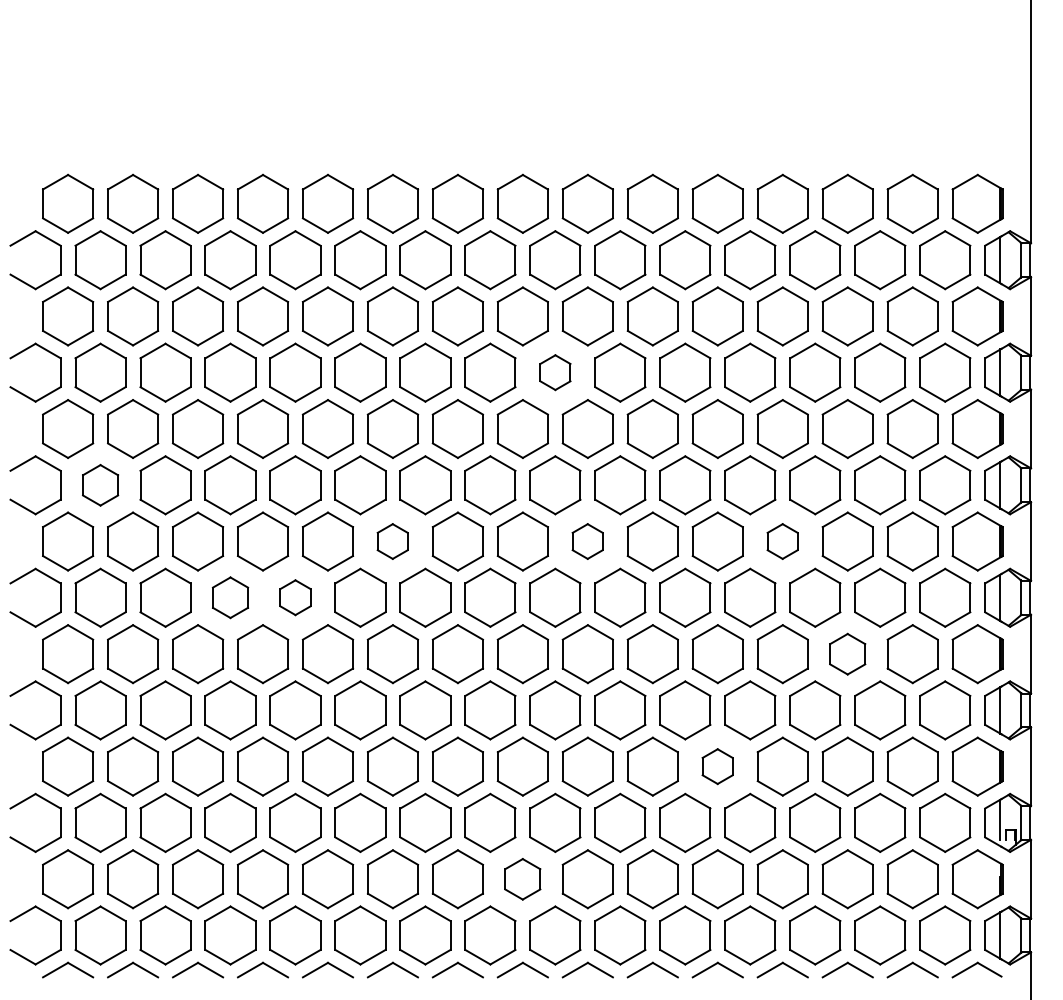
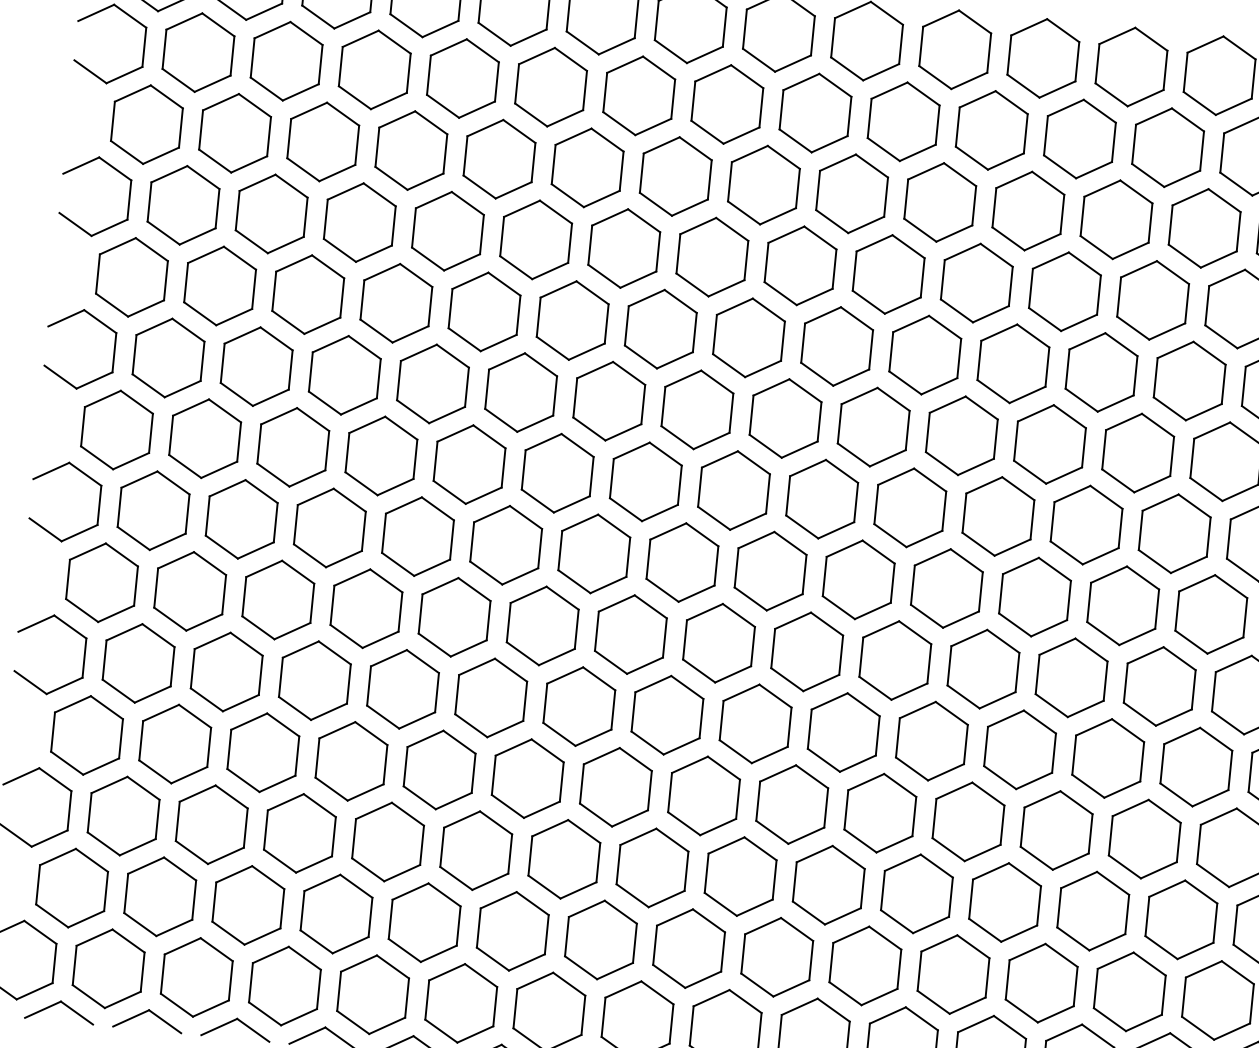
part: (555, 372) -> (800, 265), size x1.67
part: (100, 485) -> (168, 358), size x1.43
part: (392, 541) -> (557, 473), size x1.67
part: (587, 541) -> (821, 499), size x1.67
part: (782, 541) -> (1086, 524), size x1.67
part: (230, 597) -> (329, 527), size x1.43
part: (295, 597) -> (418, 536), size x1.67
part: (847, 654) -> (1159, 686), size x1.43
part: (717, 766) -> (968, 821), size x1.67
part: (522, 879) -> (688, 948), size x1.43

